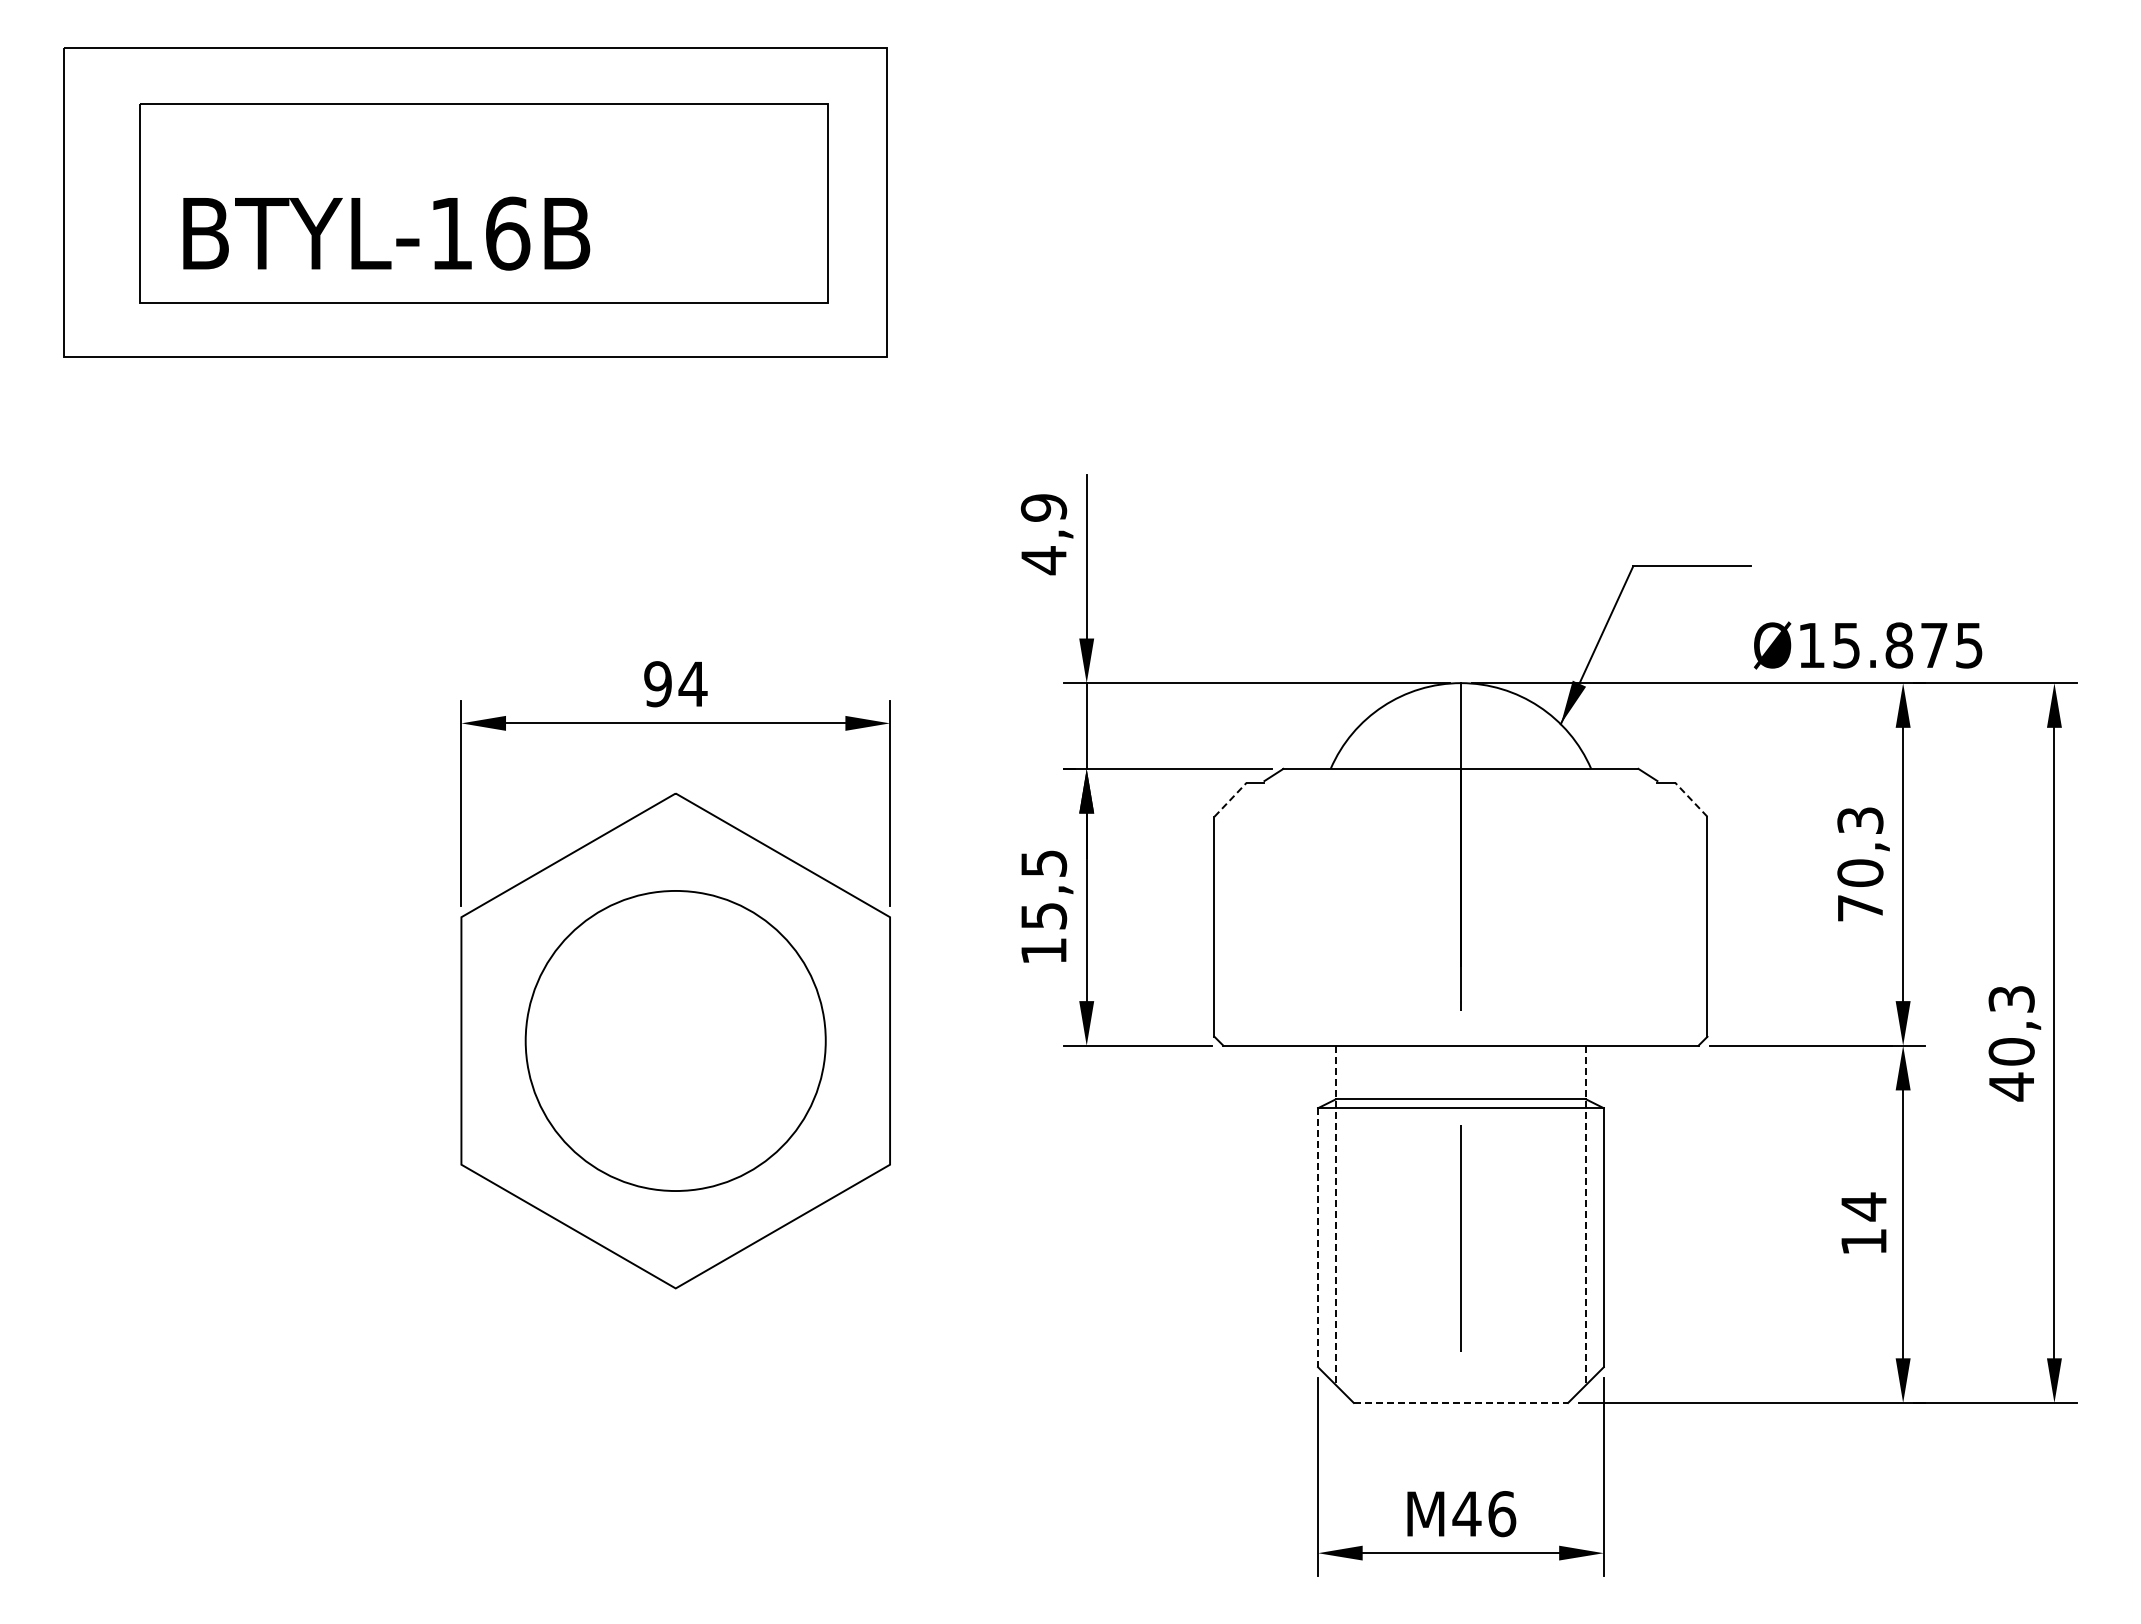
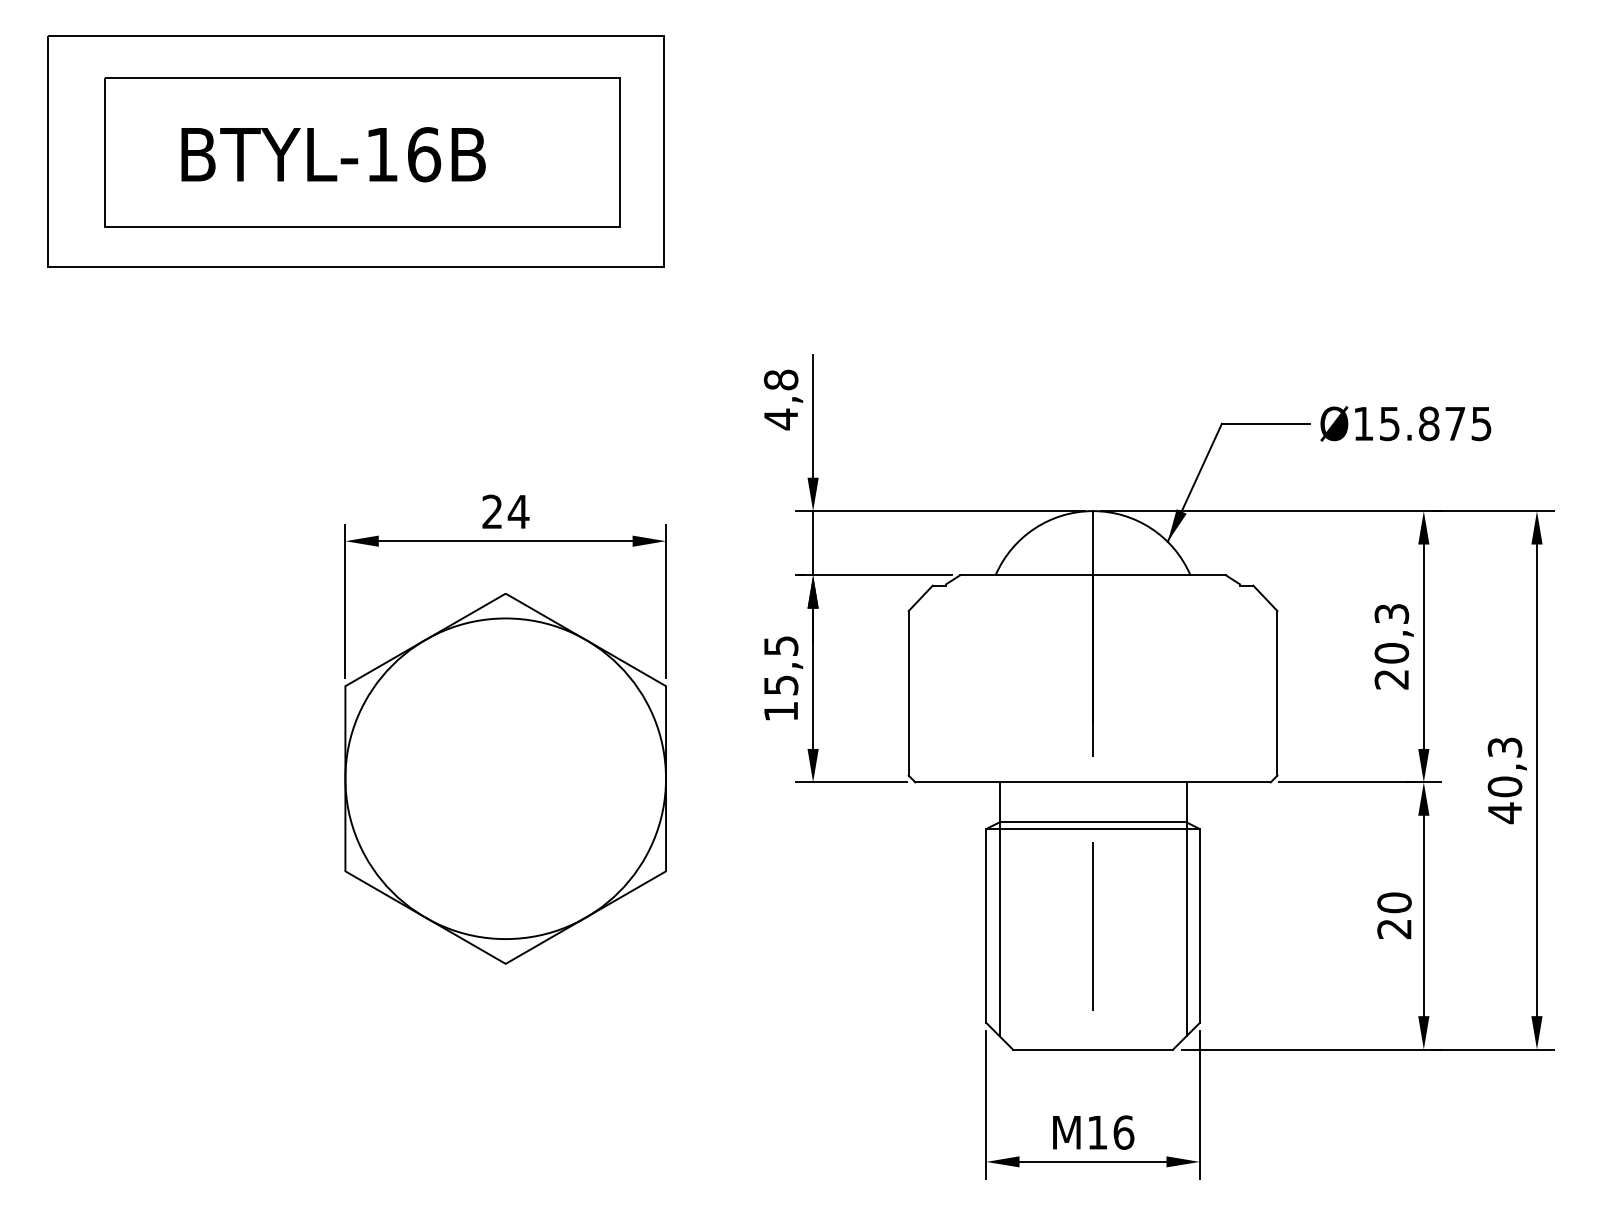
text: (386, 233) -> (333, 154), moved
text: (1044, 507) -> (781, 379), 4,9 -> 4,8
text: (1868, 645) -> (1406, 423), moved
text: (657, 684) -> (492, 512), 94 -> 24
line: (1230, 799) -> (920, 598), dashed -> solid
line: (1691, 799) -> (1265, 598), dashed -> solid
text: (1859, 908) -> (1391, 679), 70,3 -> 20,3
circle: (675, 1040) -> (505, 778), size x1.43
line: (1335, 1215) -> (999, 909), dashed -> solid
line: (1585, 1215) -> (1186, 909), dashed -> solid
text: (1863, 1223) -> (1394, 915), 14 -> 20
line: (1318, 1238) -> (986, 926), dashed -> solid
line: (1461, 1402) -> (1093, 1049), dashed -> solid
text: (1466, 1513) -> (1097, 1132), M46 -> M16

